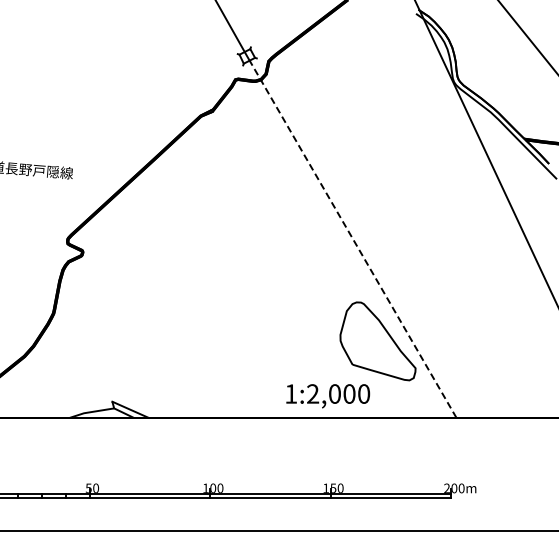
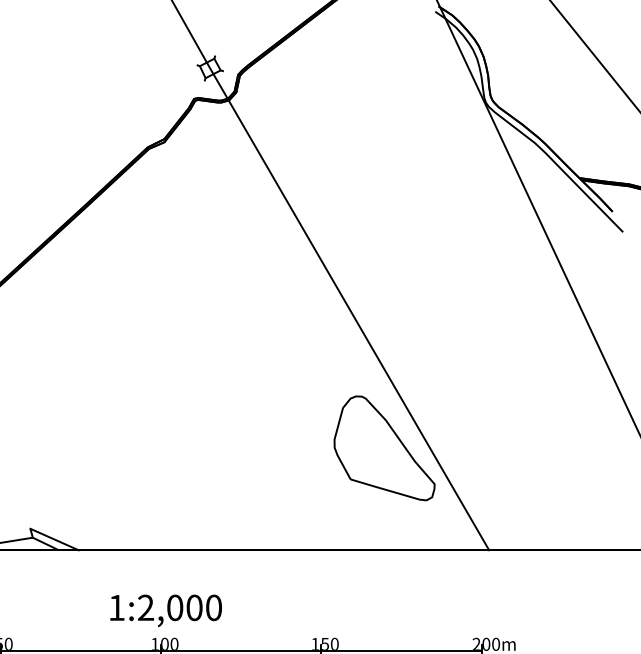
line: (352, 238) -> (350, 311), dashed -> solid
text: (328, 396) -> (166, 611), moved

